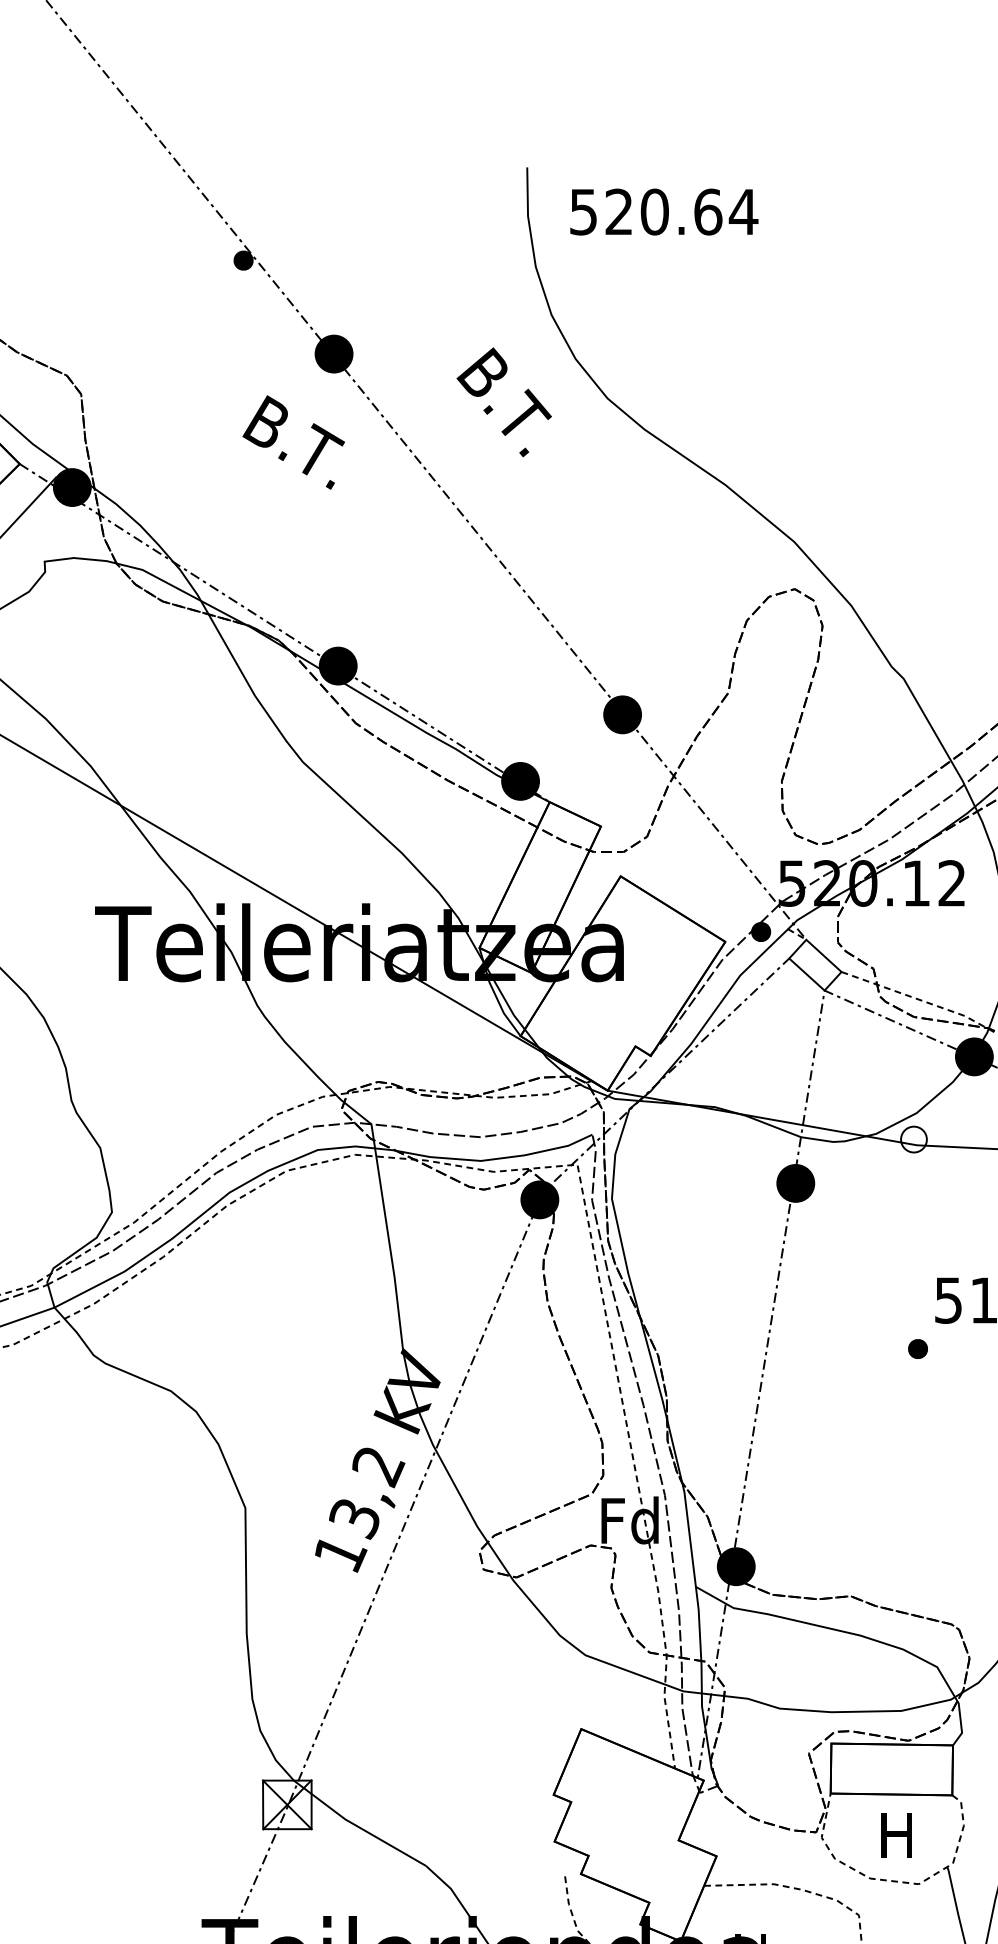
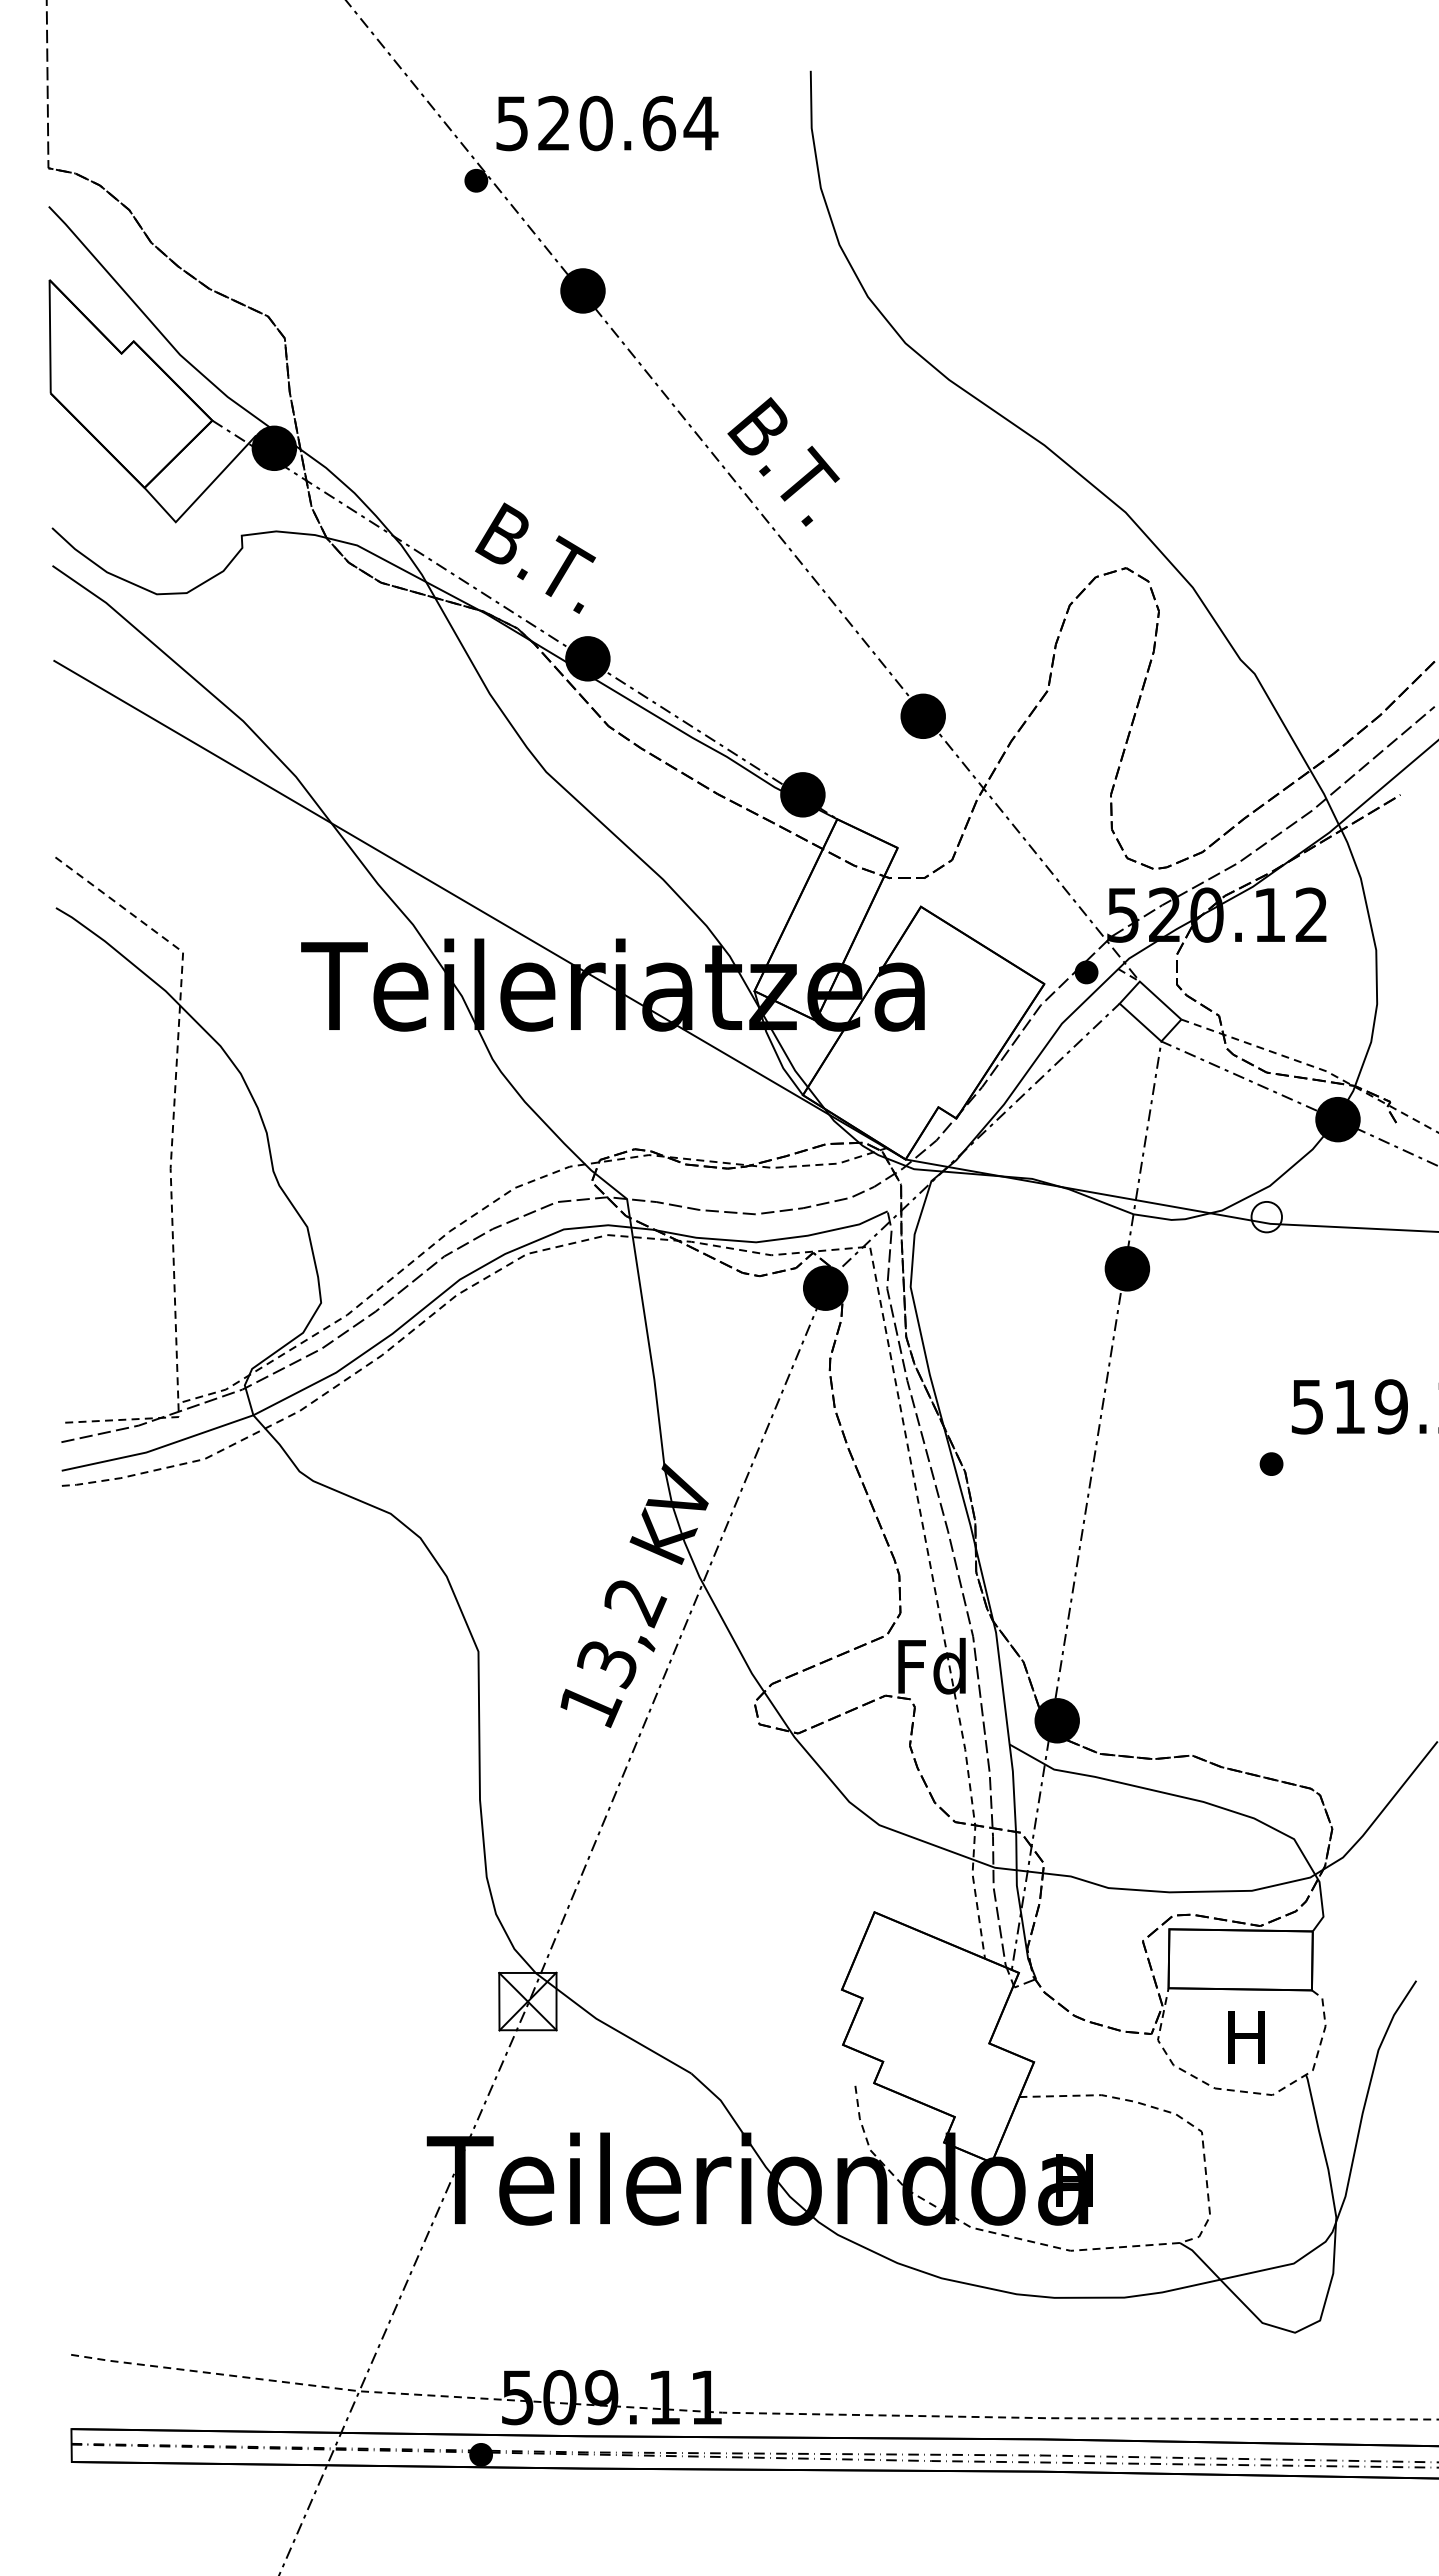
text: (664, 212) -> (607, 123), moved
text: (504, 402) -> (783, 461), moved
text: (293, 441) -> (535, 557), moved

